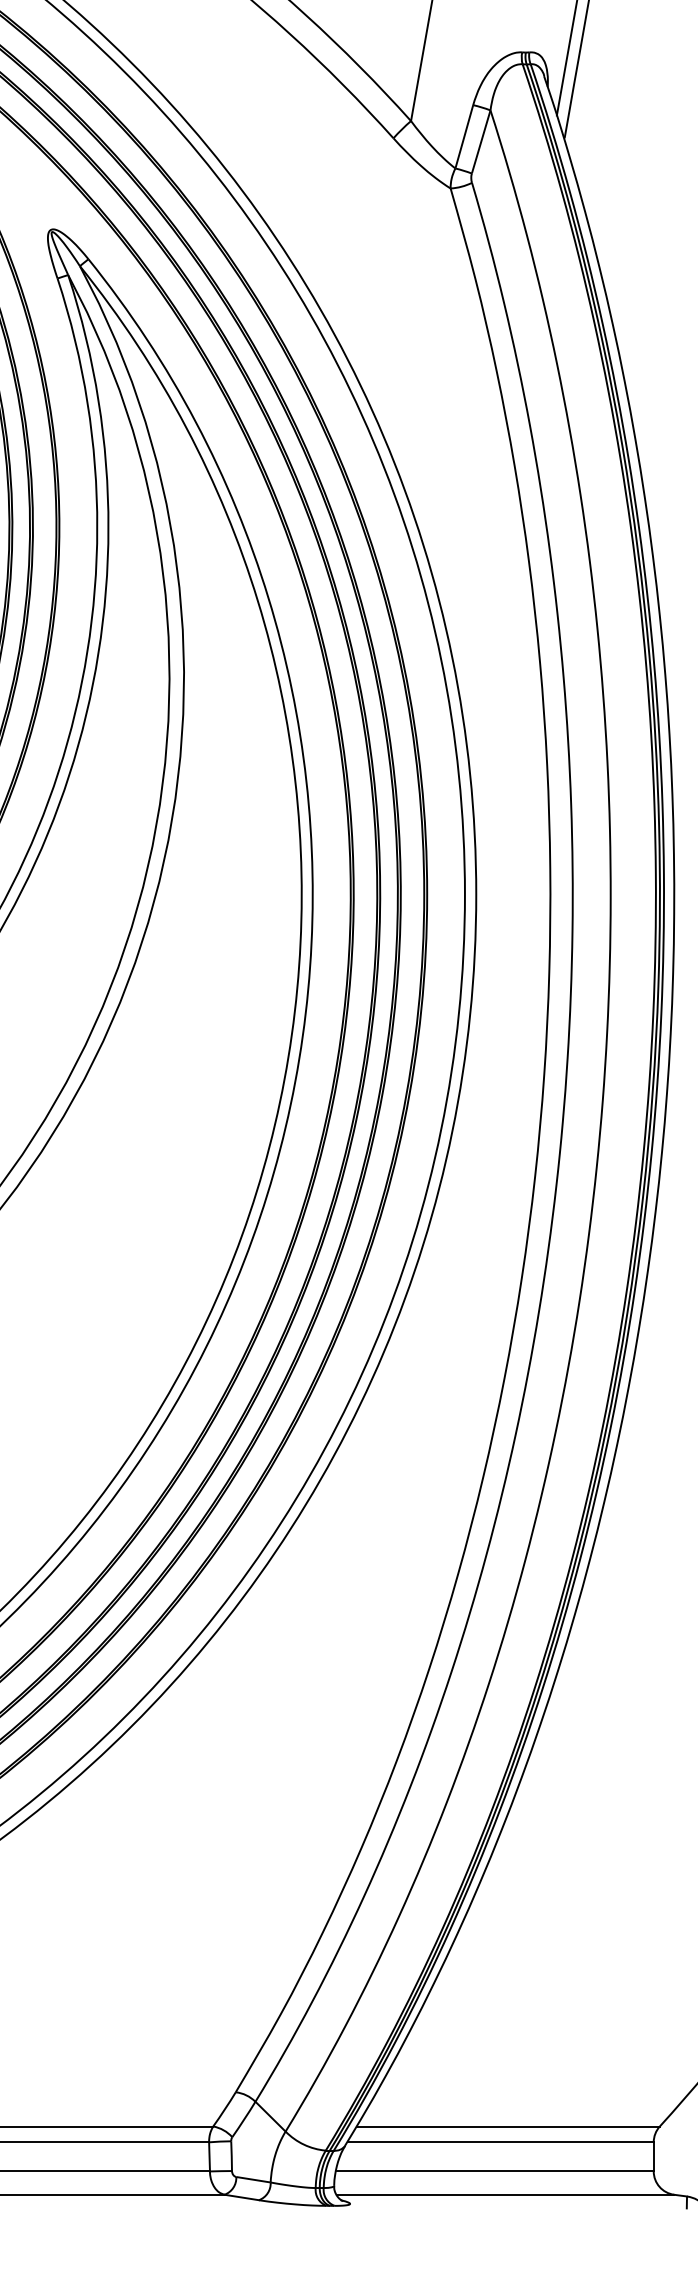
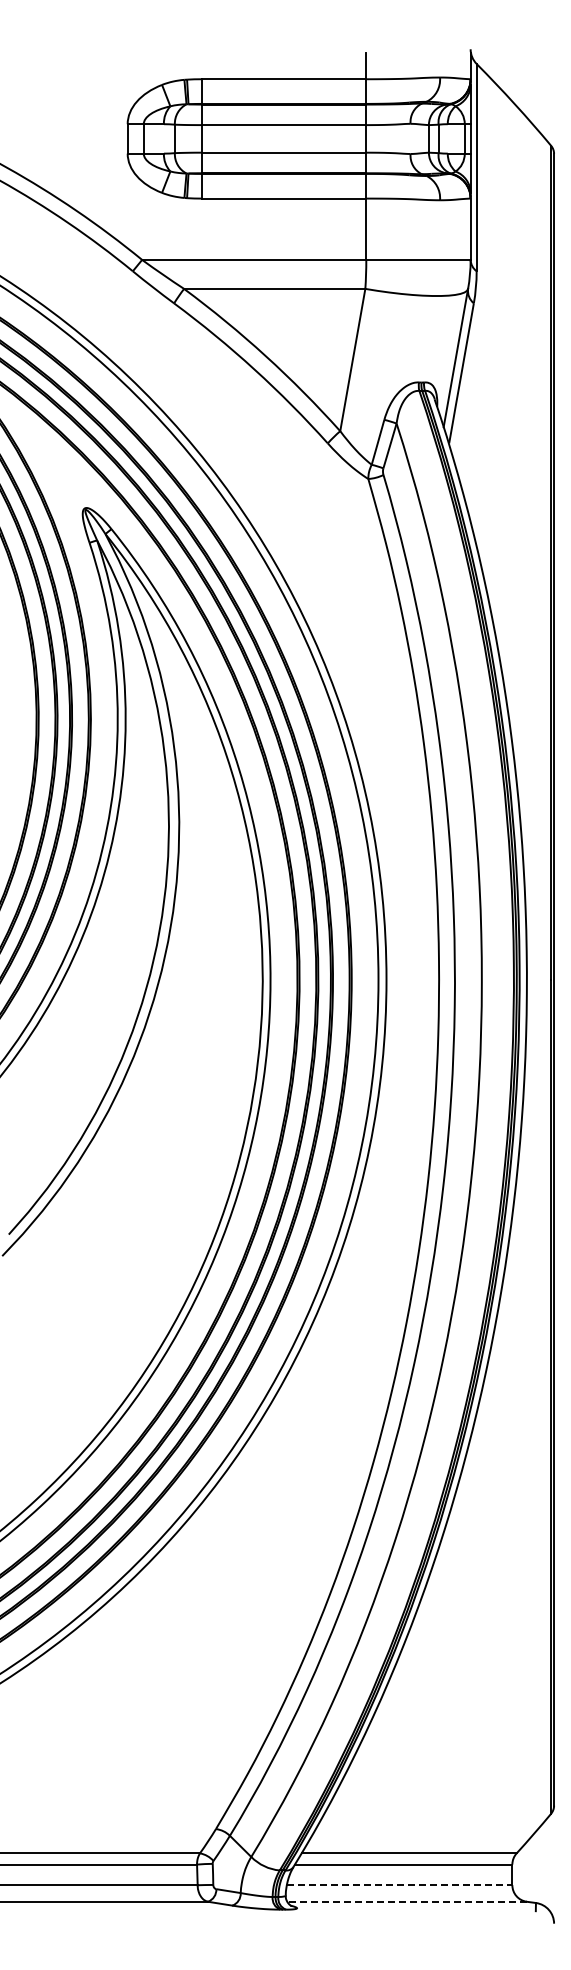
line: (495, 2171) -> (400, 1885), solid -> dashed
line: (505, 2194) -> (407, 1901), solid -> dashed

